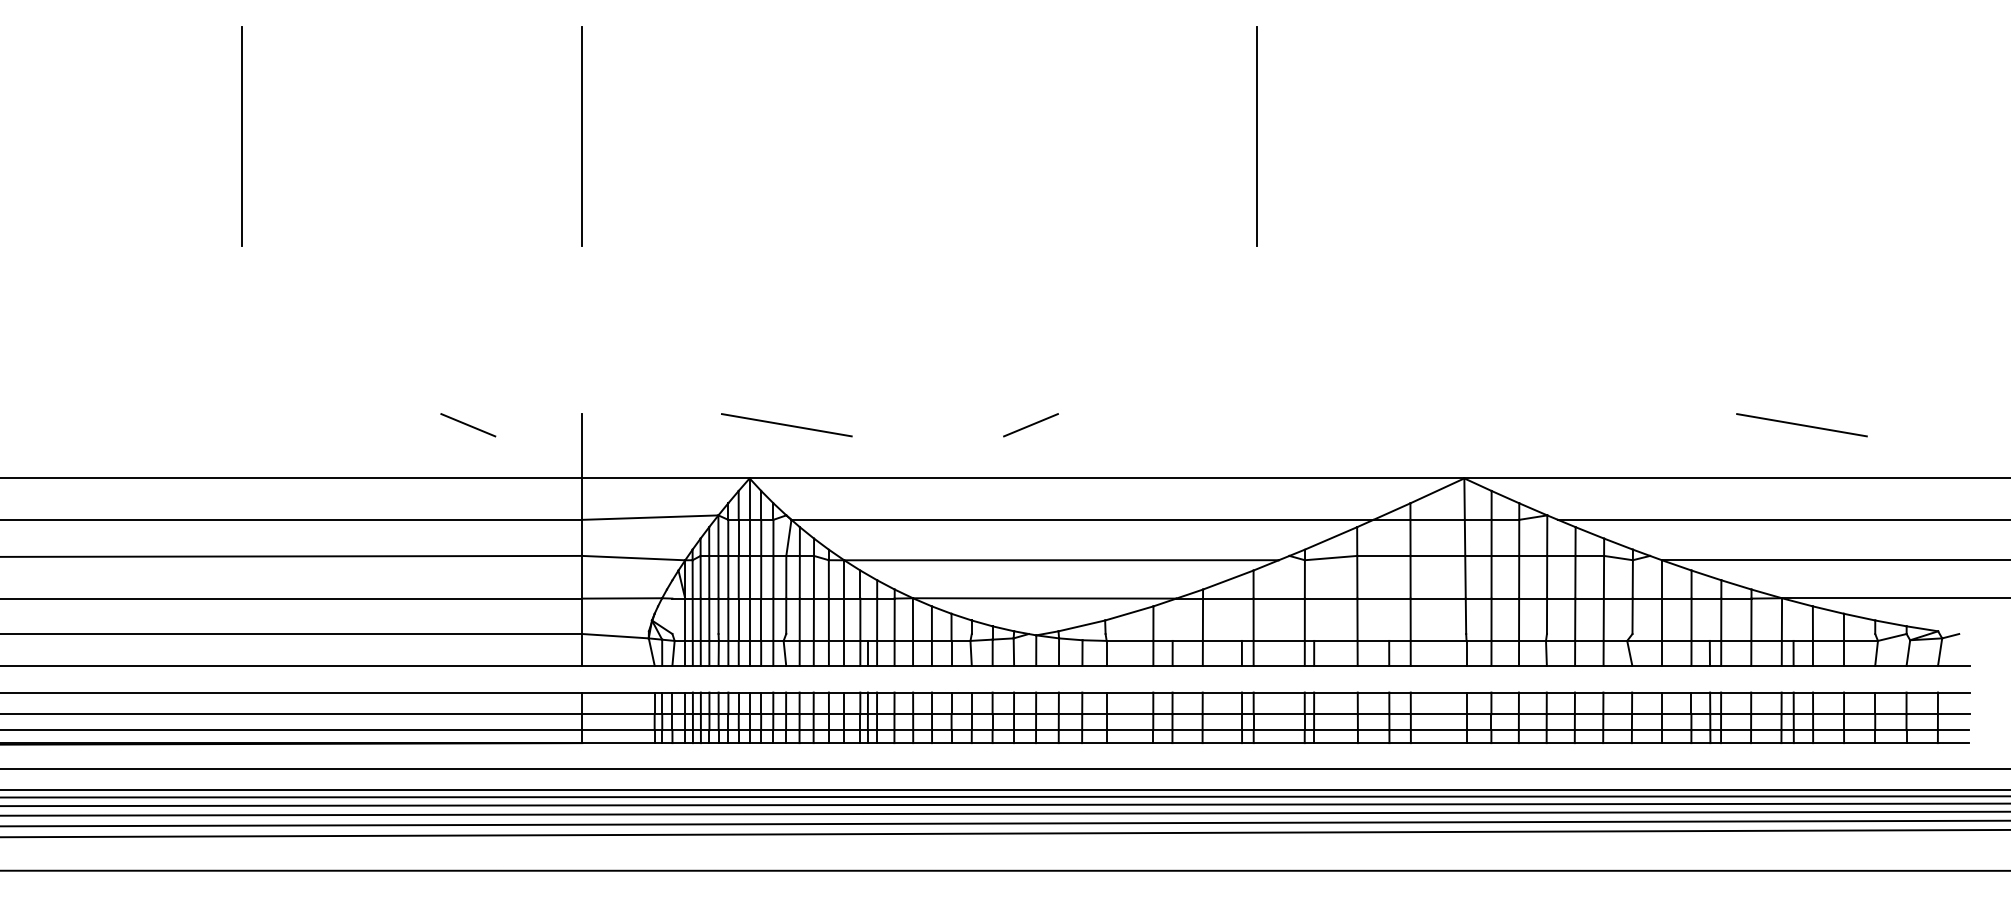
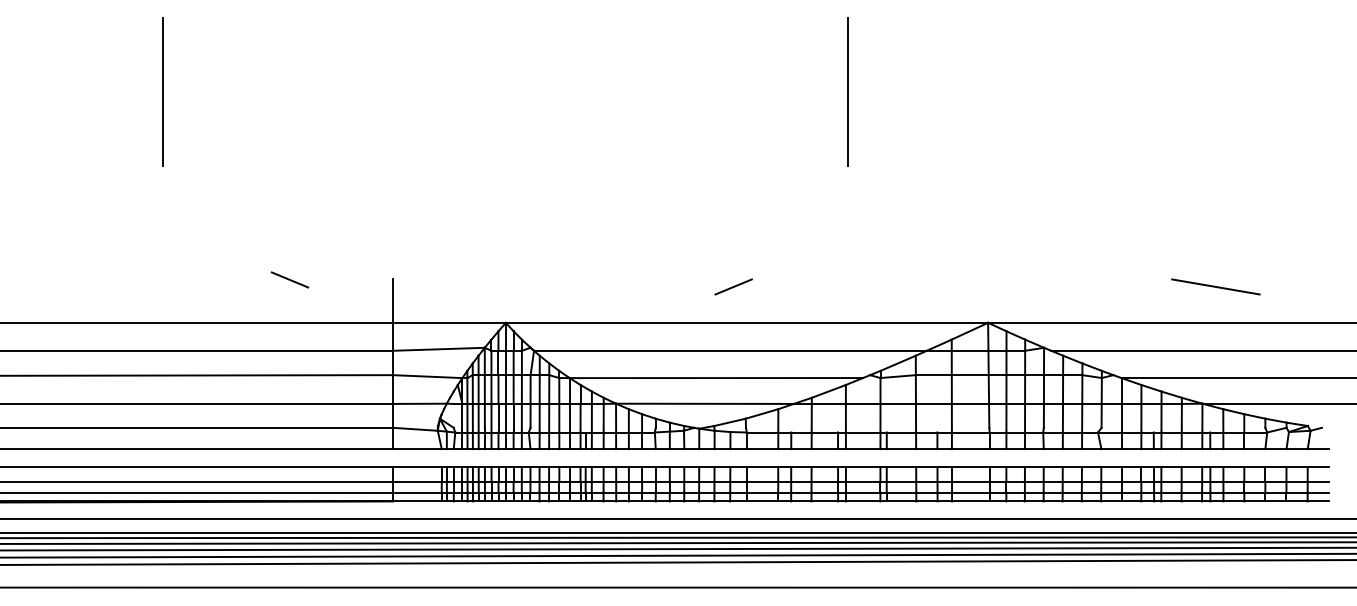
line: (581, 135) -> (392, 91), removed
line: (467, 424) -> (289, 279), moved
line: (786, 424) -> (530, 286), removed
line: (1030, 424) -> (733, 286), moved

